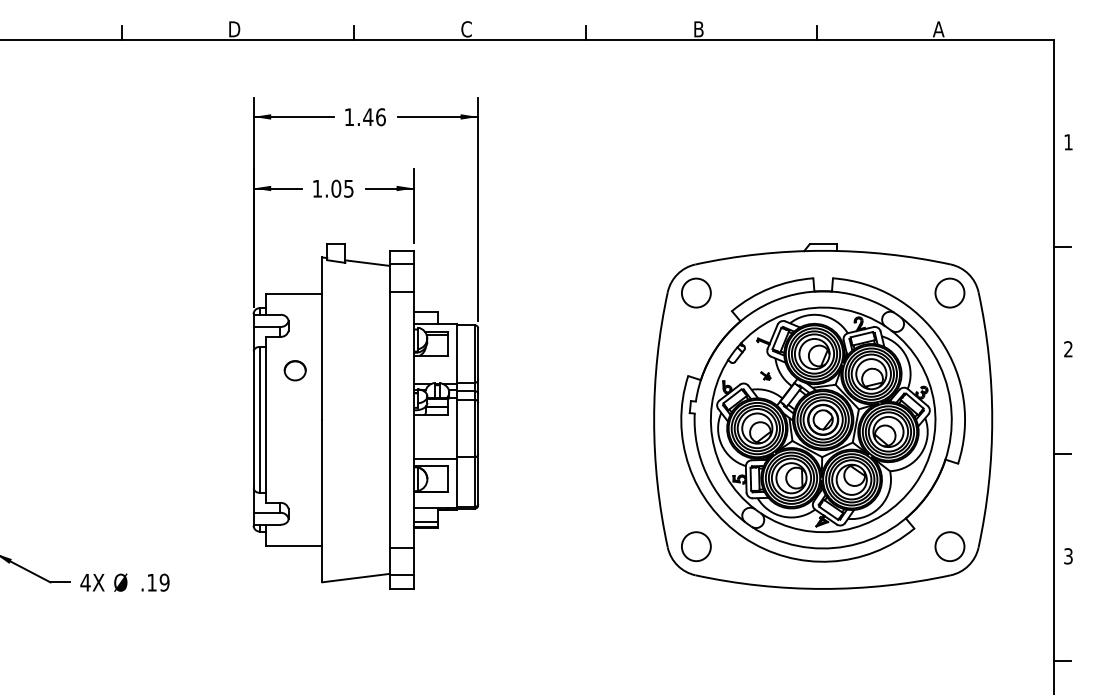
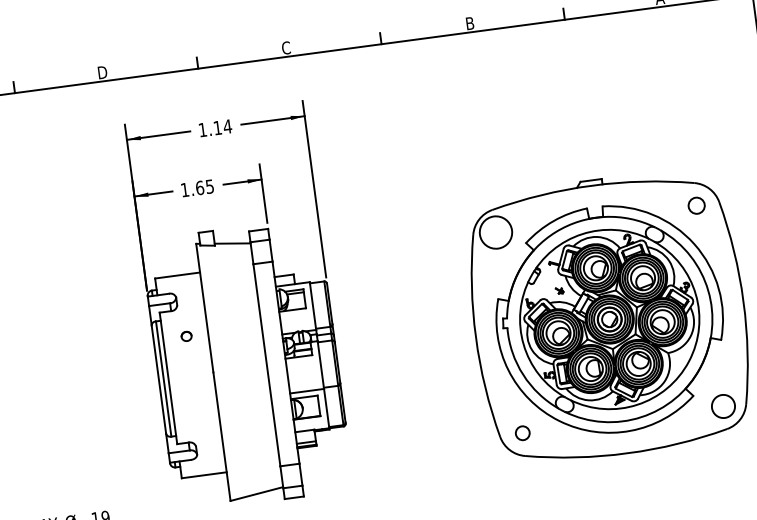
text: (374, 117) -> (222, 127), 1.46 -> 1.14
text: (336, 188) -> (200, 187), 1.05 -> 1.65
circle: (695, 292) -> (495, 232), size x1.4
circle: (949, 292) -> (696, 205), size x0.7
part: (294, 370) -> (186, 336), size x0.6
circle: (695, 546) -> (522, 433), size x0.6

